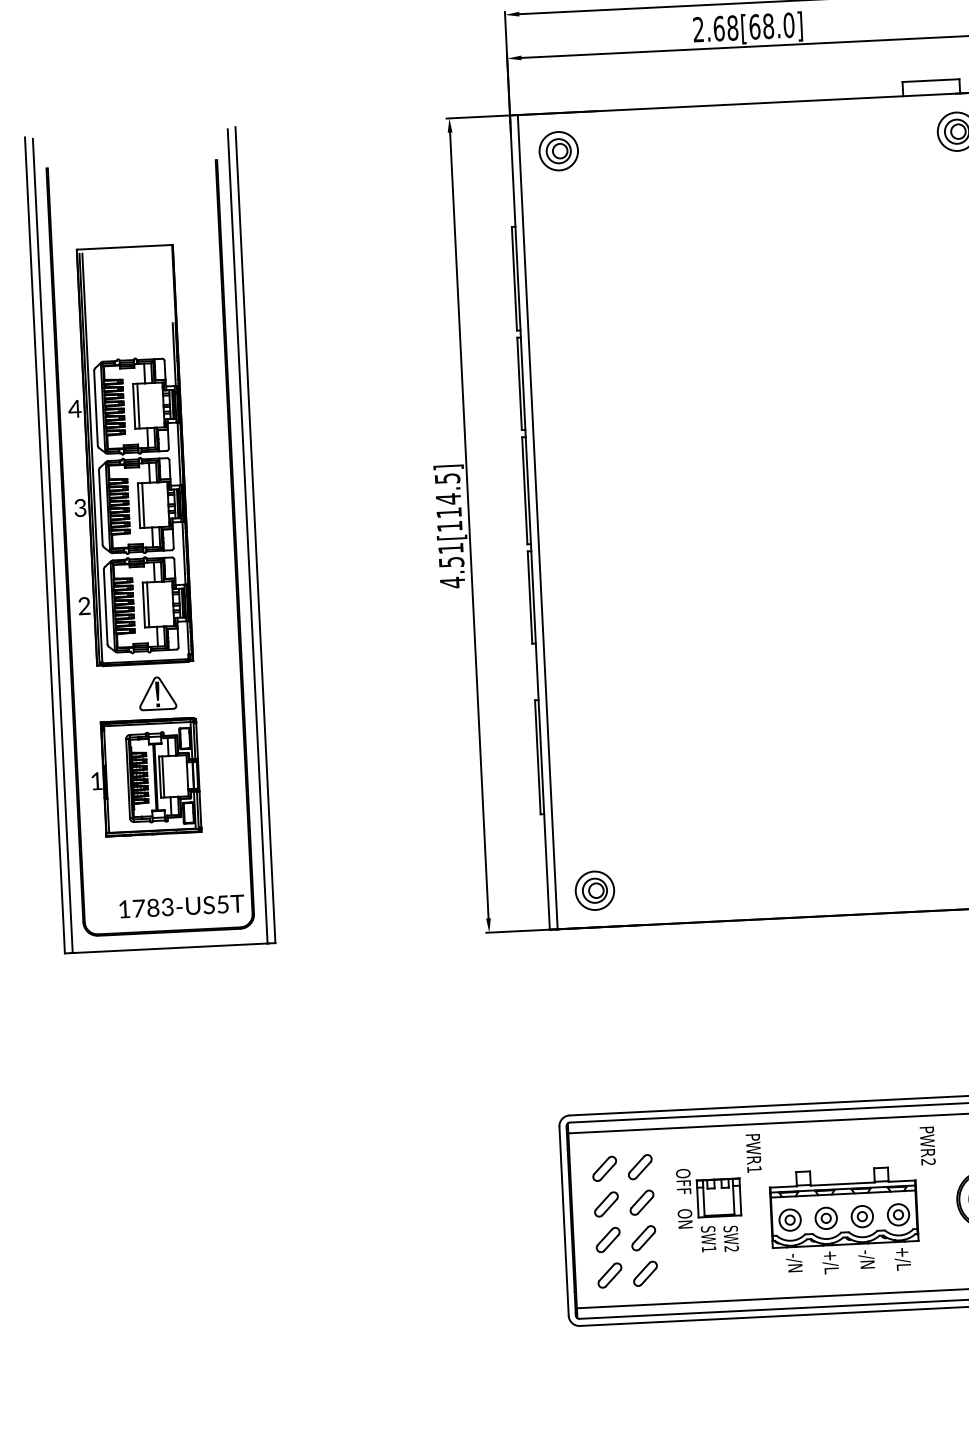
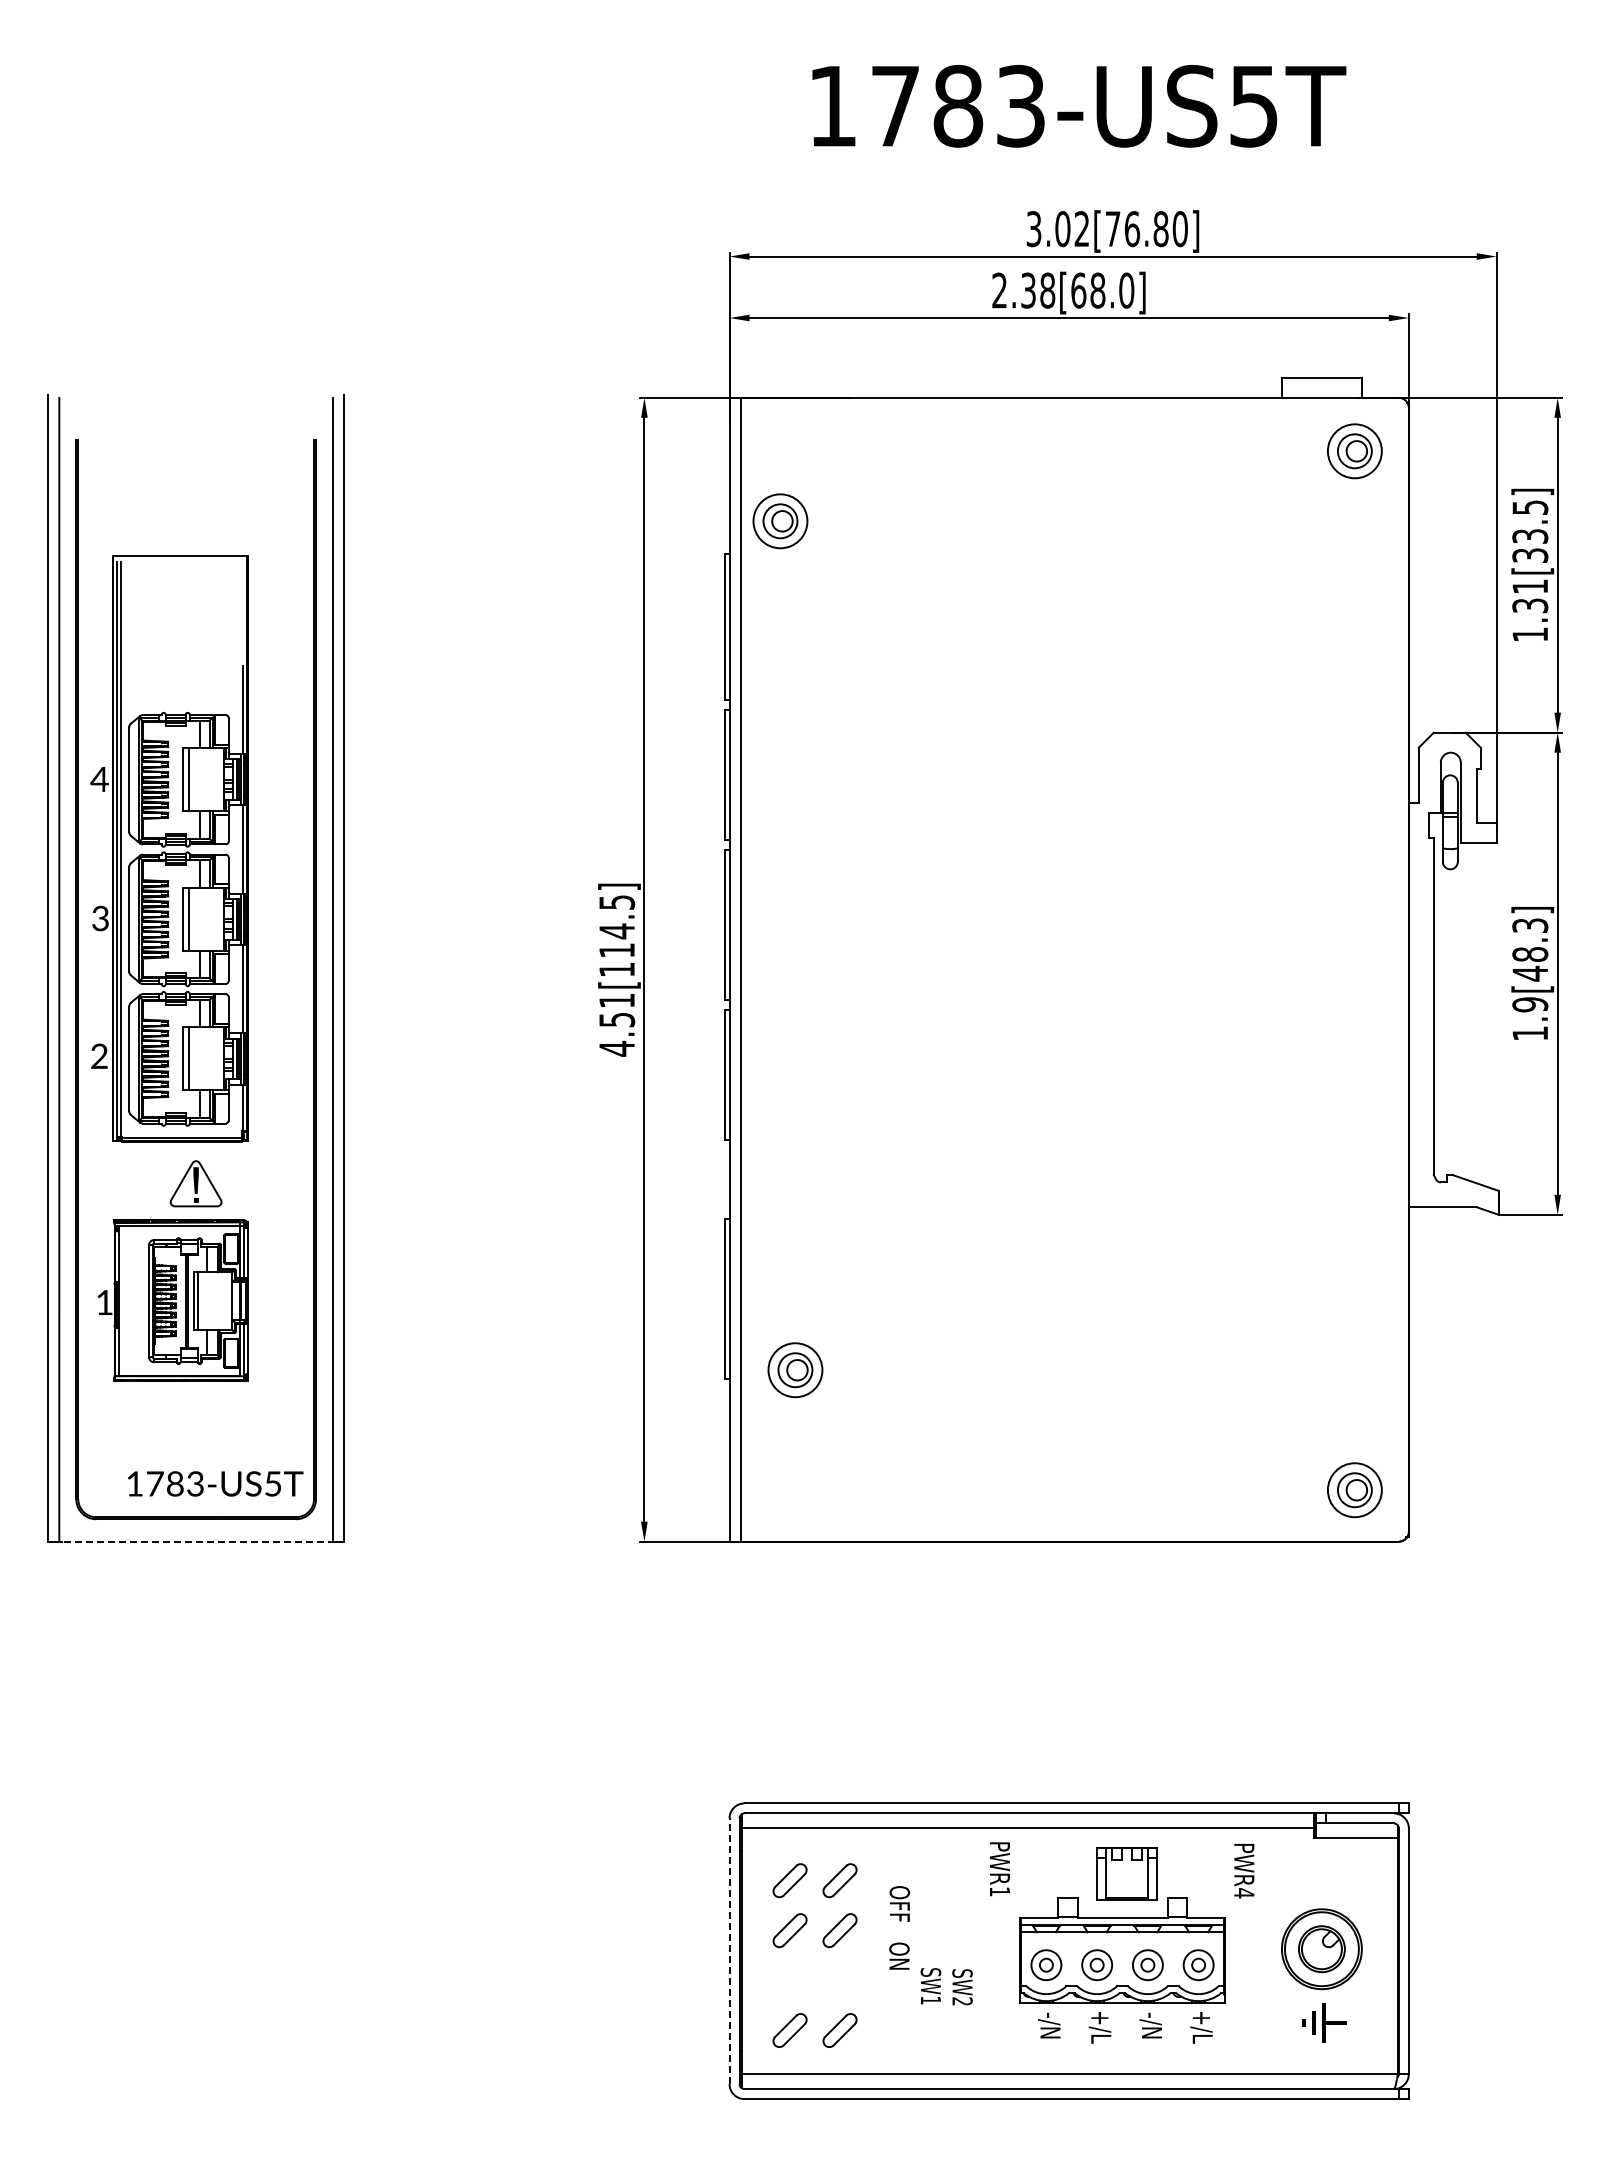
text: (719, 28) -> (1028, 290), 2.68[68.0] -> 2.38[68.0]
part: (558, 151) -> (780, 521), moved
part: (595, 890) -> (795, 1370), moved
line: (171, 948) -> (198, 1541), solid -> dashed
text: (928, 1162) -> (1244, 1893), PWR2 -> PWR4
part: (718, 1197) -> (1126, 1873), moved
line: (564, 1221) -> (729, 1951), solid -> dashed
part: (643, 1238) -> (839, 1980), removed
part: (607, 1239) -> (789, 1980), removed

